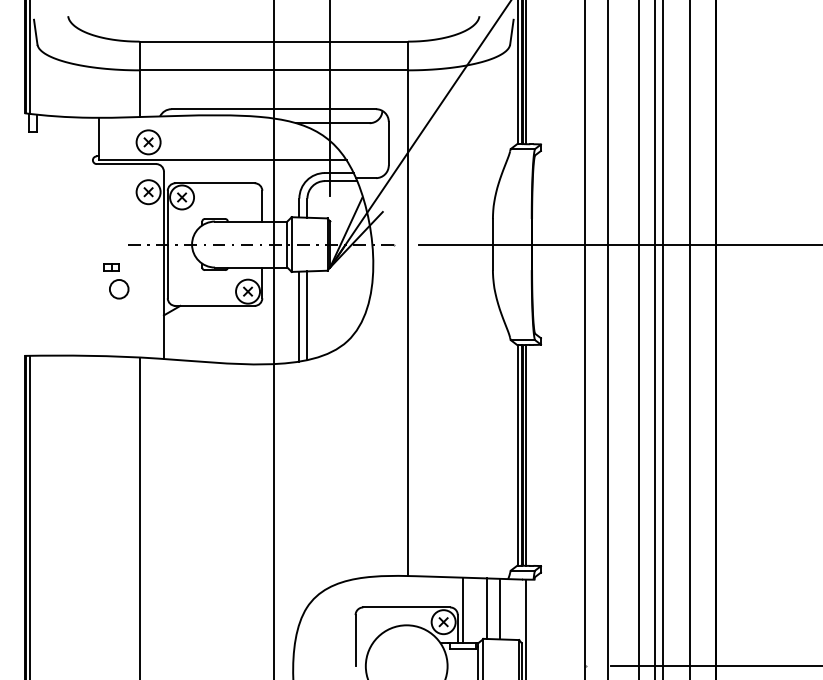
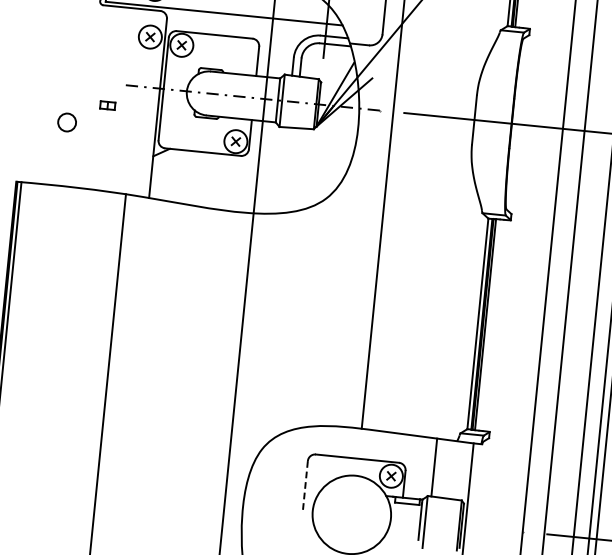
circle: (119, 289) -> (67, 122), moved
line: (307, 315) -> (290, 170), removed
line: (299, 316) -> (282, 170), removed
line: (499, 608) -> (446, 468), removed
line: (462, 610) -> (410, 466), removed
line: (355, 640) -> (305, 485), solid -> dashed

